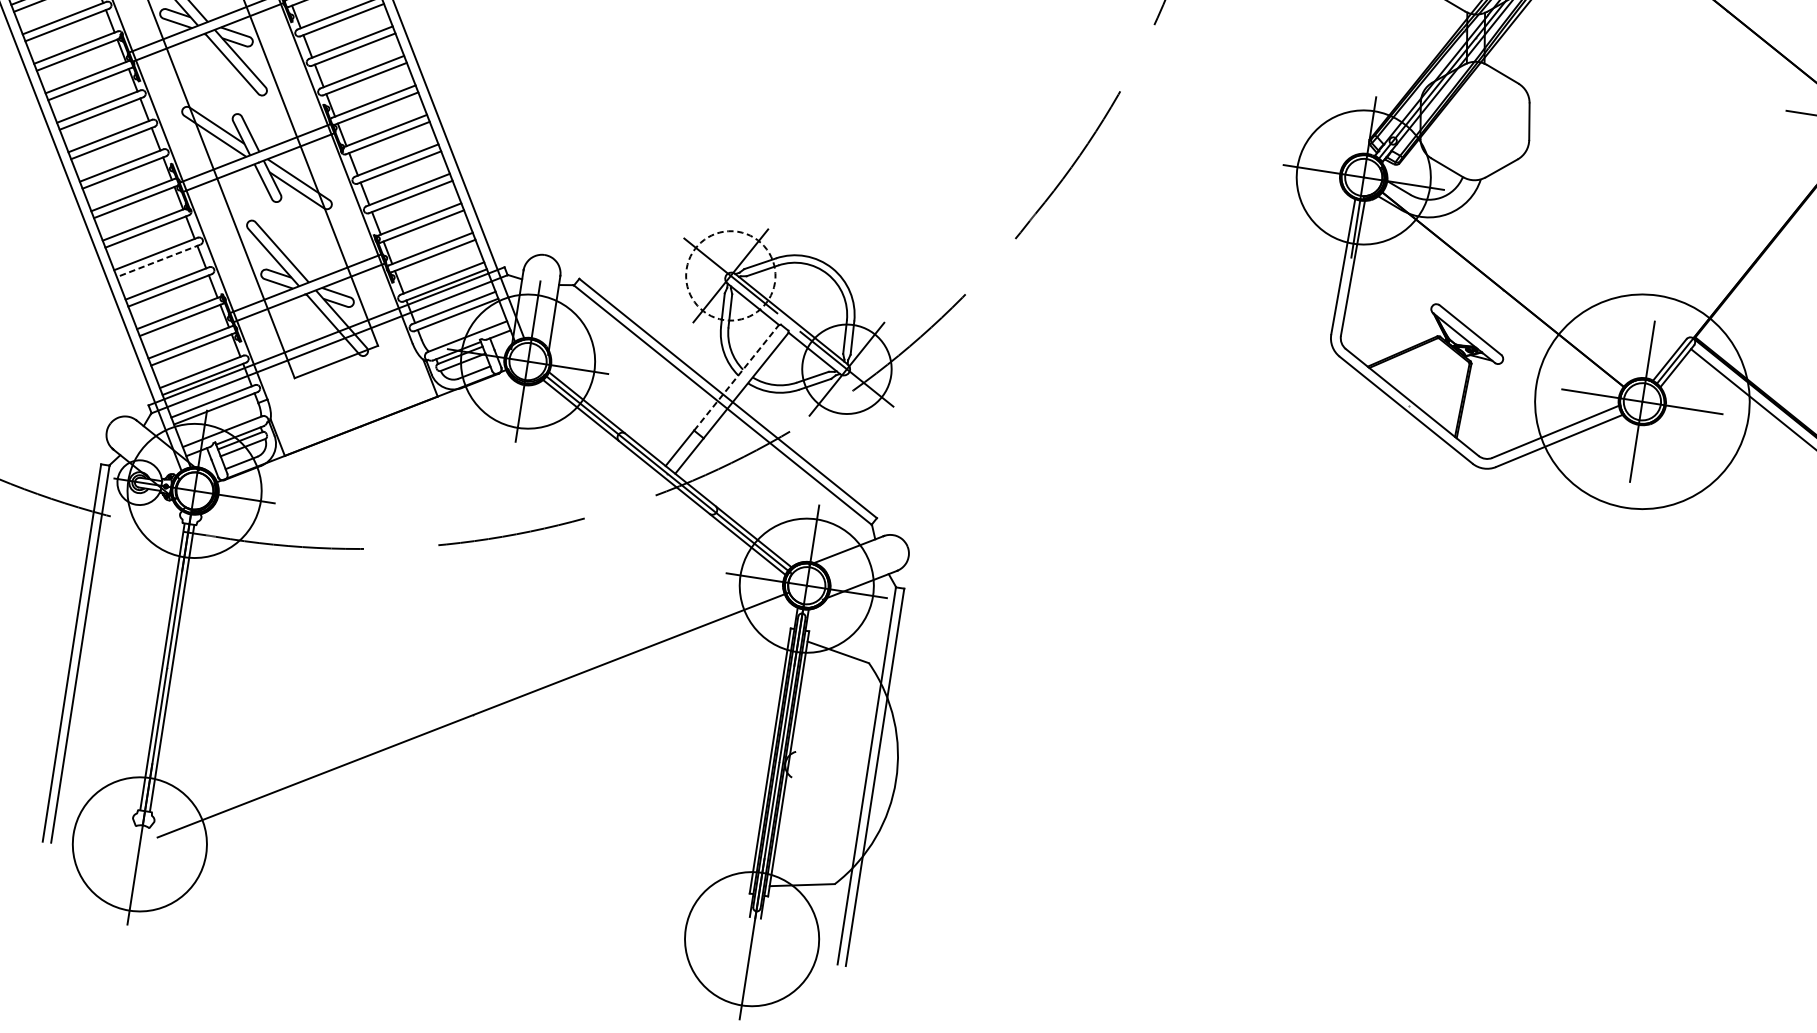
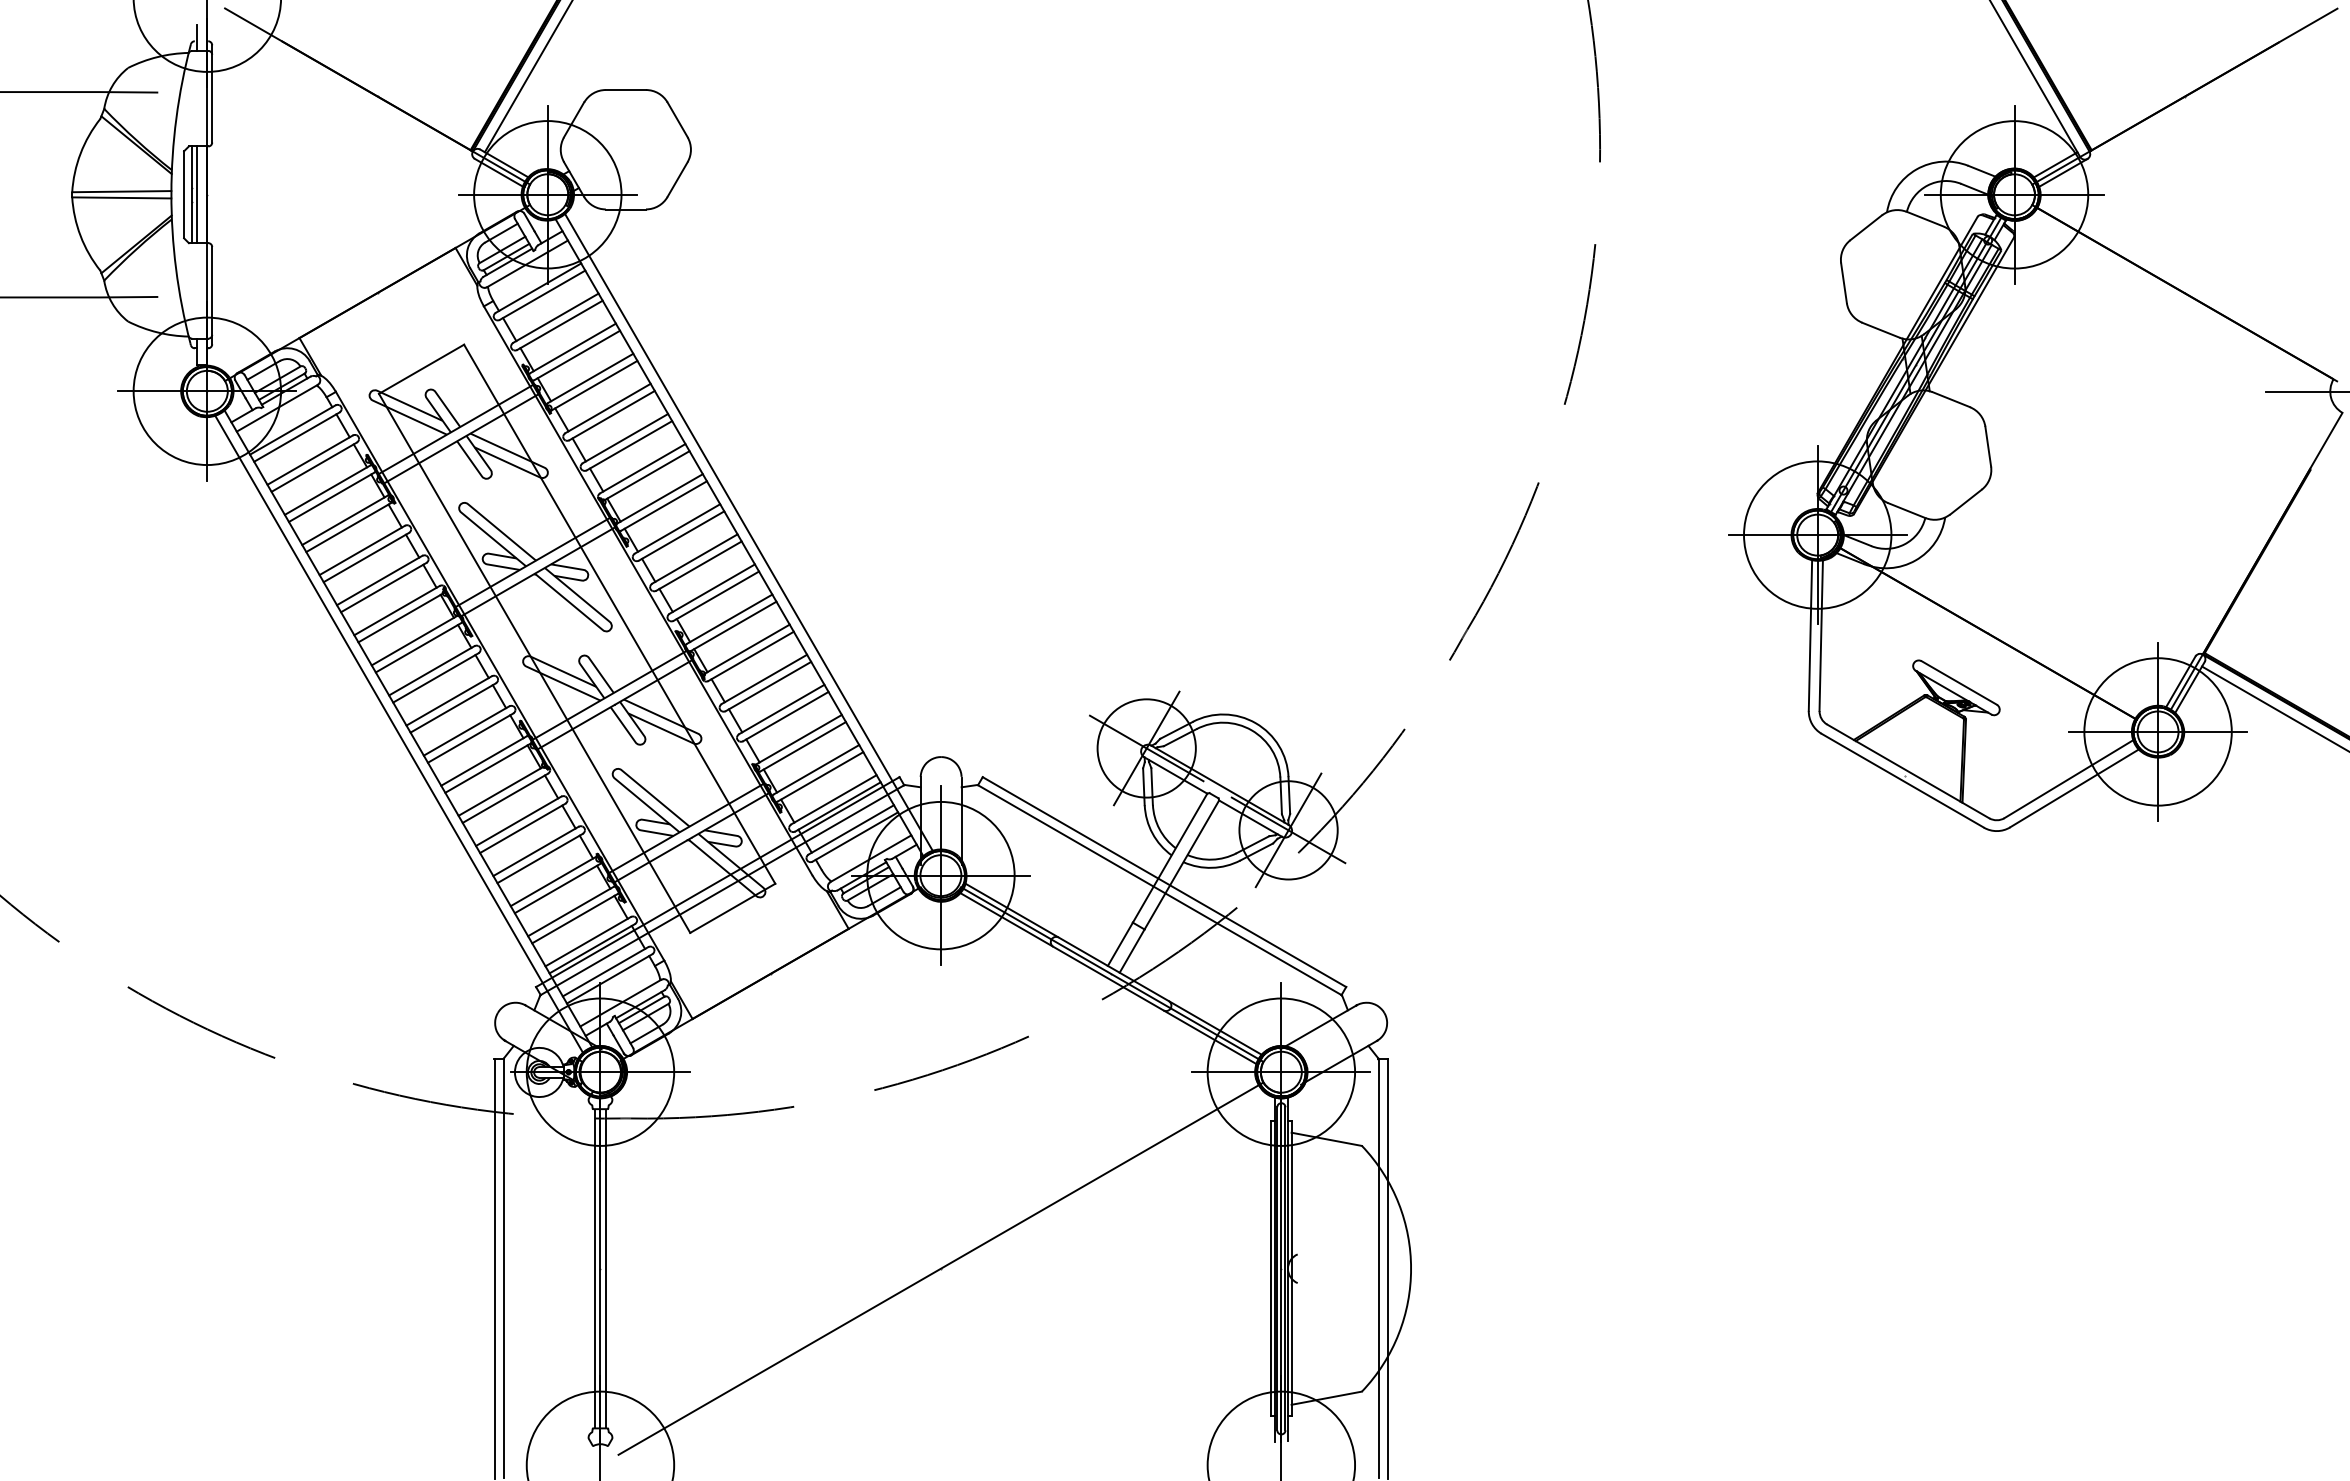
line: (158, 260) -> (522, 828), dashed -> solid
circle: (730, 275) -> (1146, 748), dashed -> solid
line: (737, 377) -> (1170, 857), dashed -> solid
circle: (1641, 401) -> (2157, 731), size x0.62

